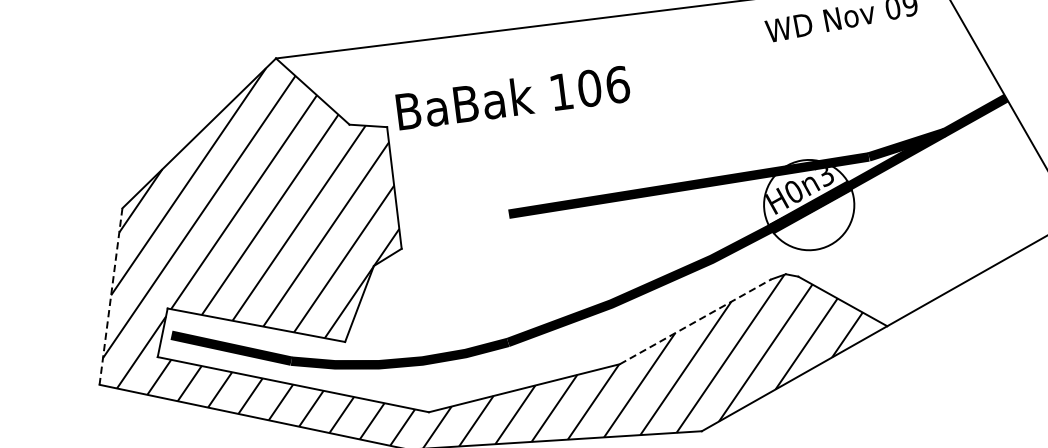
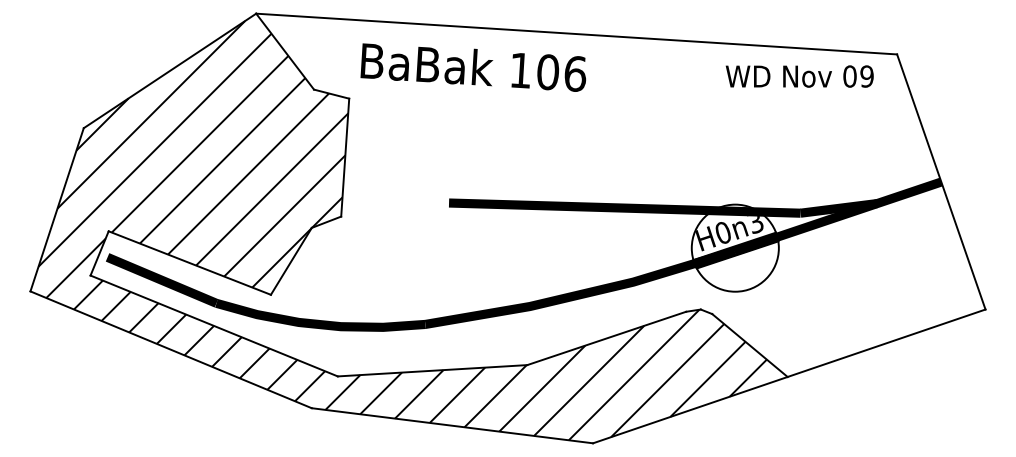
text: (511, 98) -> (472, 67), moved
line: (111, 296) -> (57, 209), dashed -> solid
line: (695, 321) -> (606, 338), dashed -> solid

